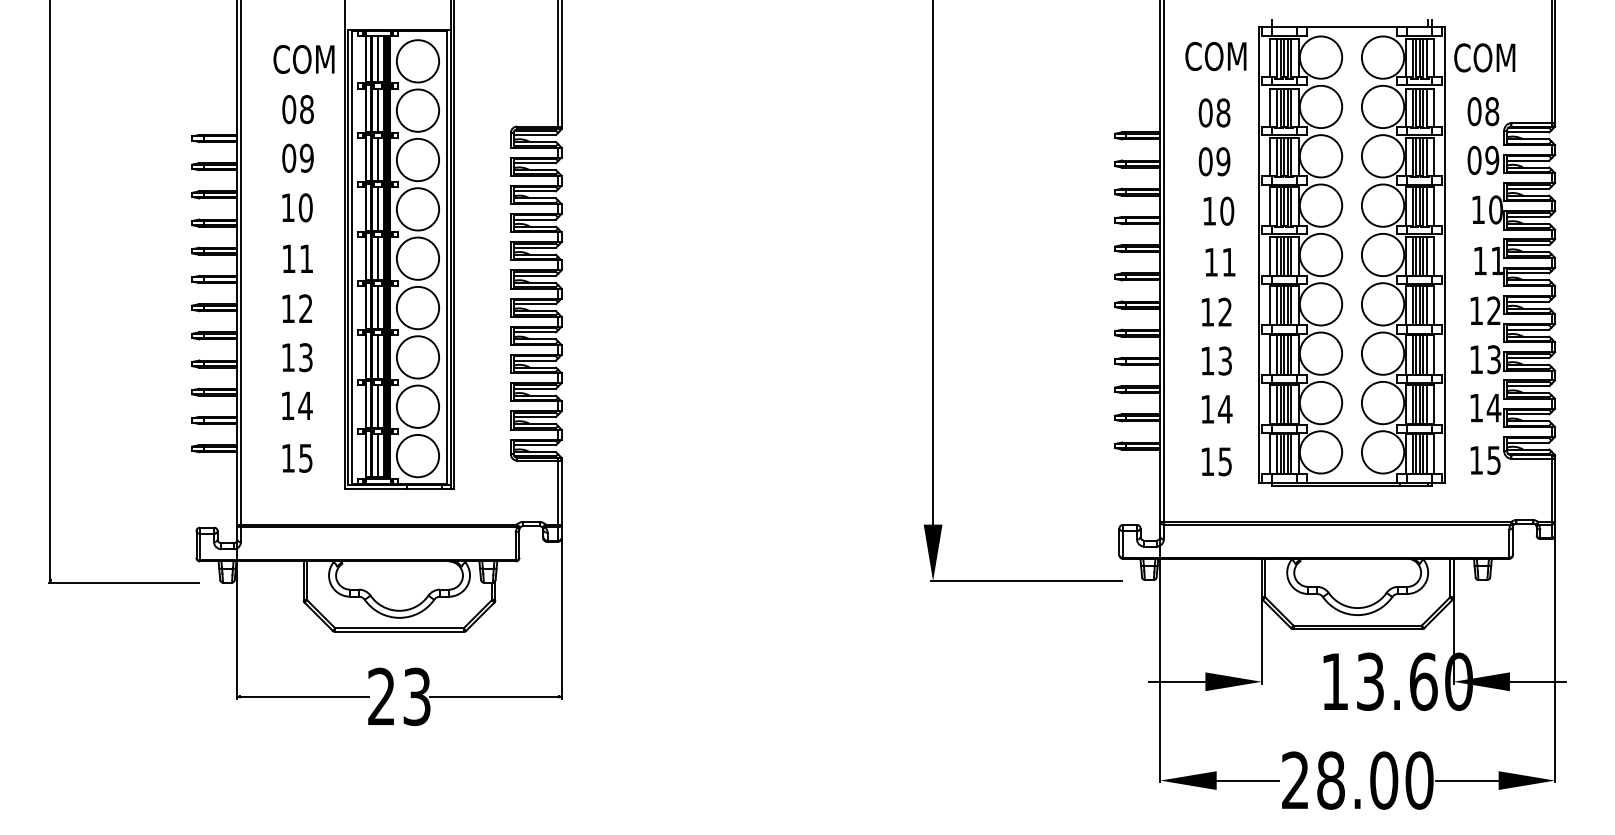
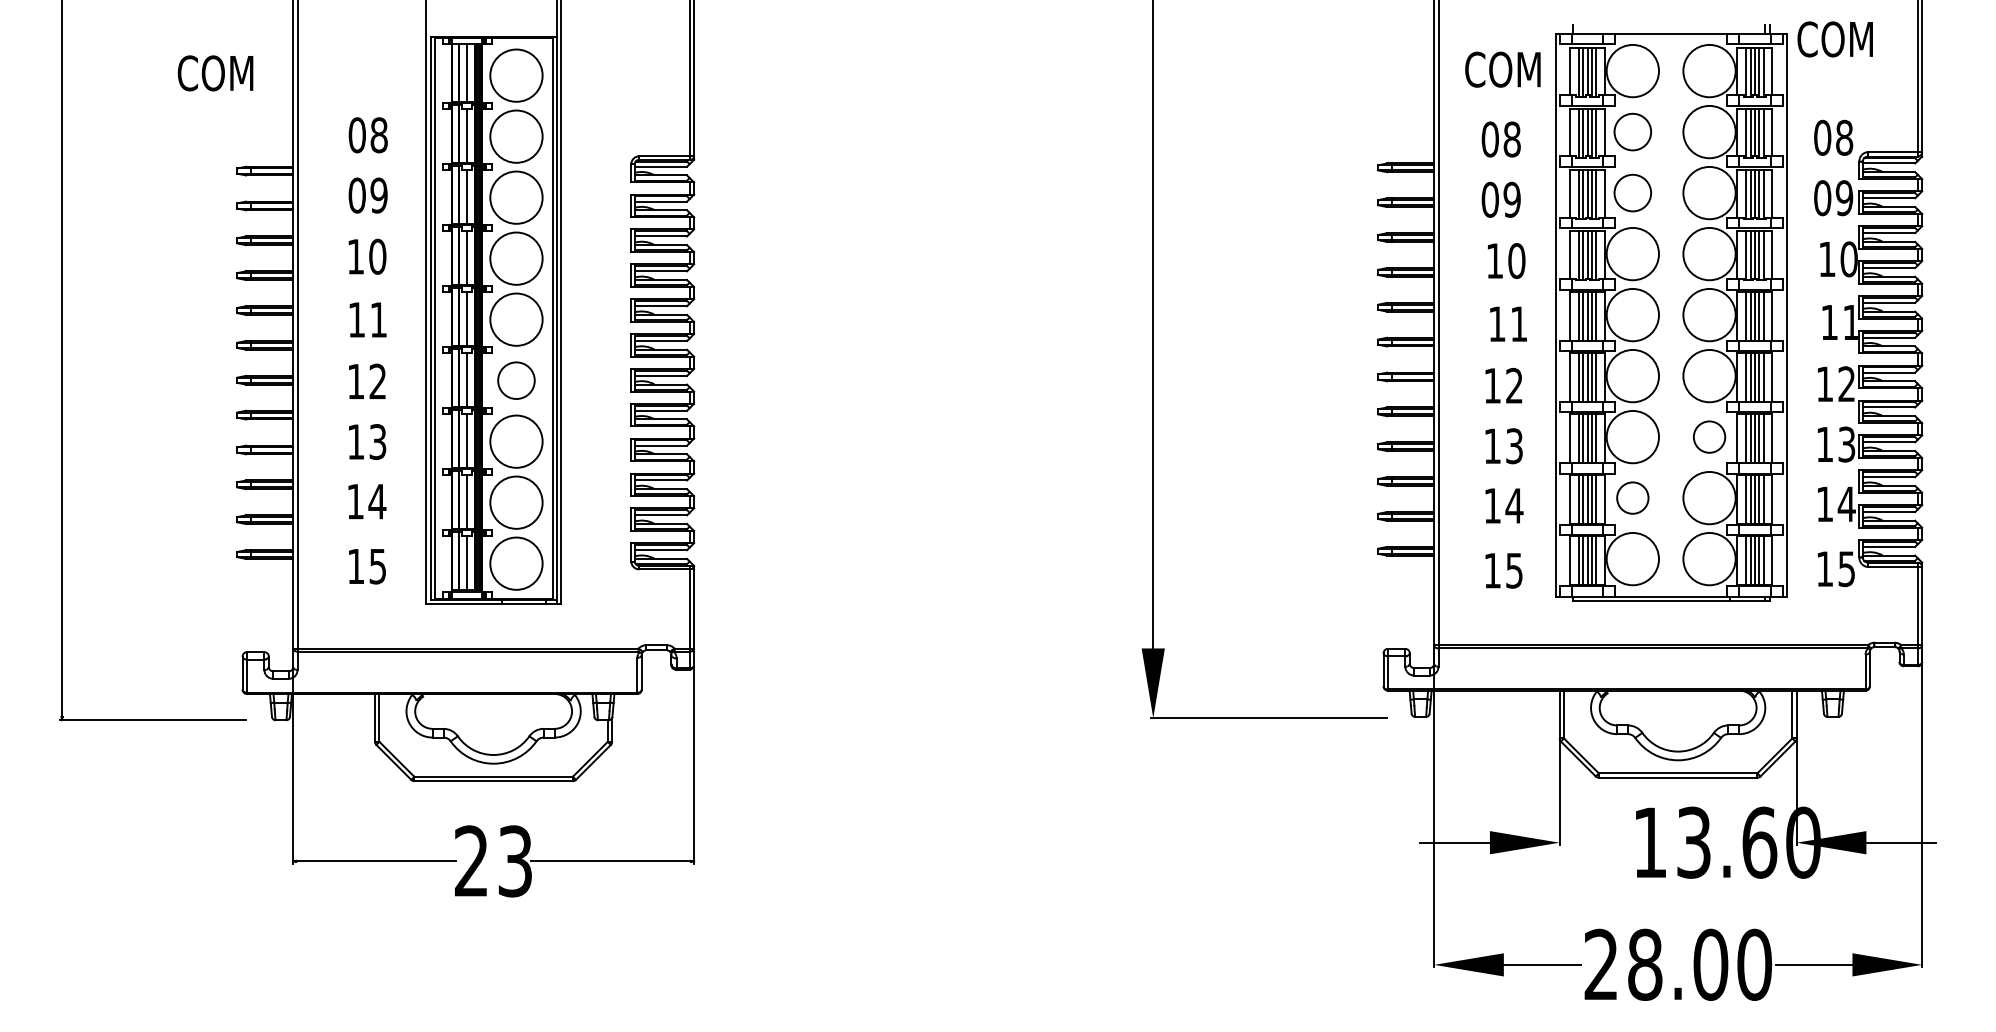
text: (1484, 57) -> (1834, 39), moved
text: (303, 59) -> (215, 73), moved
circle: (1320, 106) -> (1632, 131), size x0.7
circle: (1320, 155) -> (1632, 192), size x0.7
circle: (418, 307) -> (516, 380), size x0.7
circle: (1383, 353) -> (1709, 436), size x0.6
circle: (1320, 402) -> (1632, 497), size x0.6

